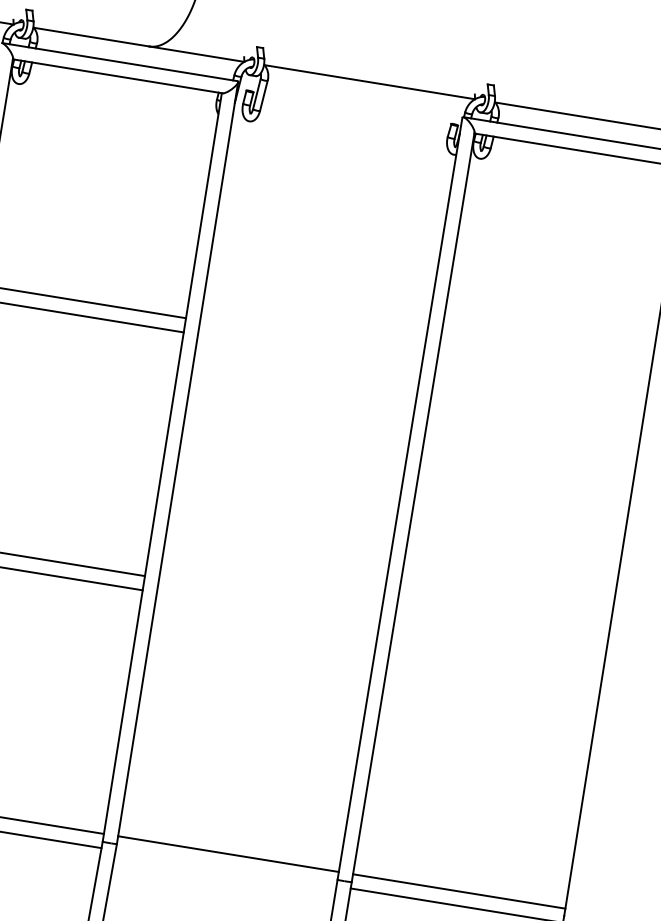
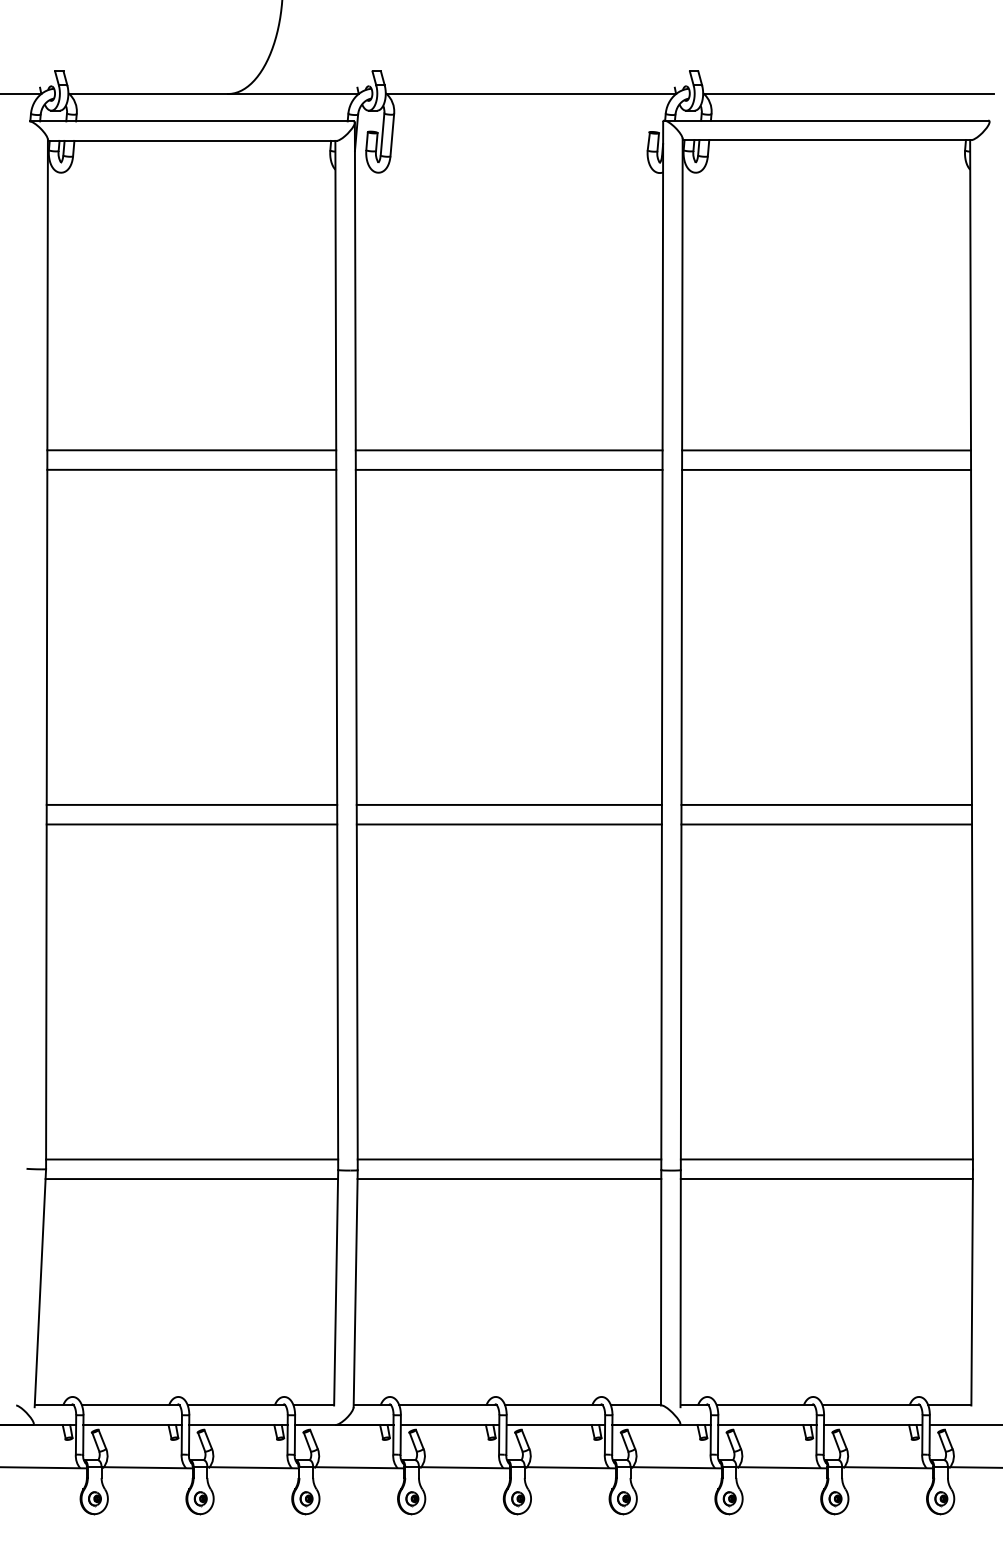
line: (311, 338) -> (508, 450), added
line: (309, 352) -> (508, 469), added
line: (542, 376) -> (826, 450), added
line: (540, 389) -> (826, 469), added
line: (269, 595) -> (508, 804), added
line: (267, 610) -> (508, 824), added
line: (500, 633) -> (826, 804), added
line: (498, 647) -> (826, 824), added
line: (226, 868) -> (509, 1179), added

